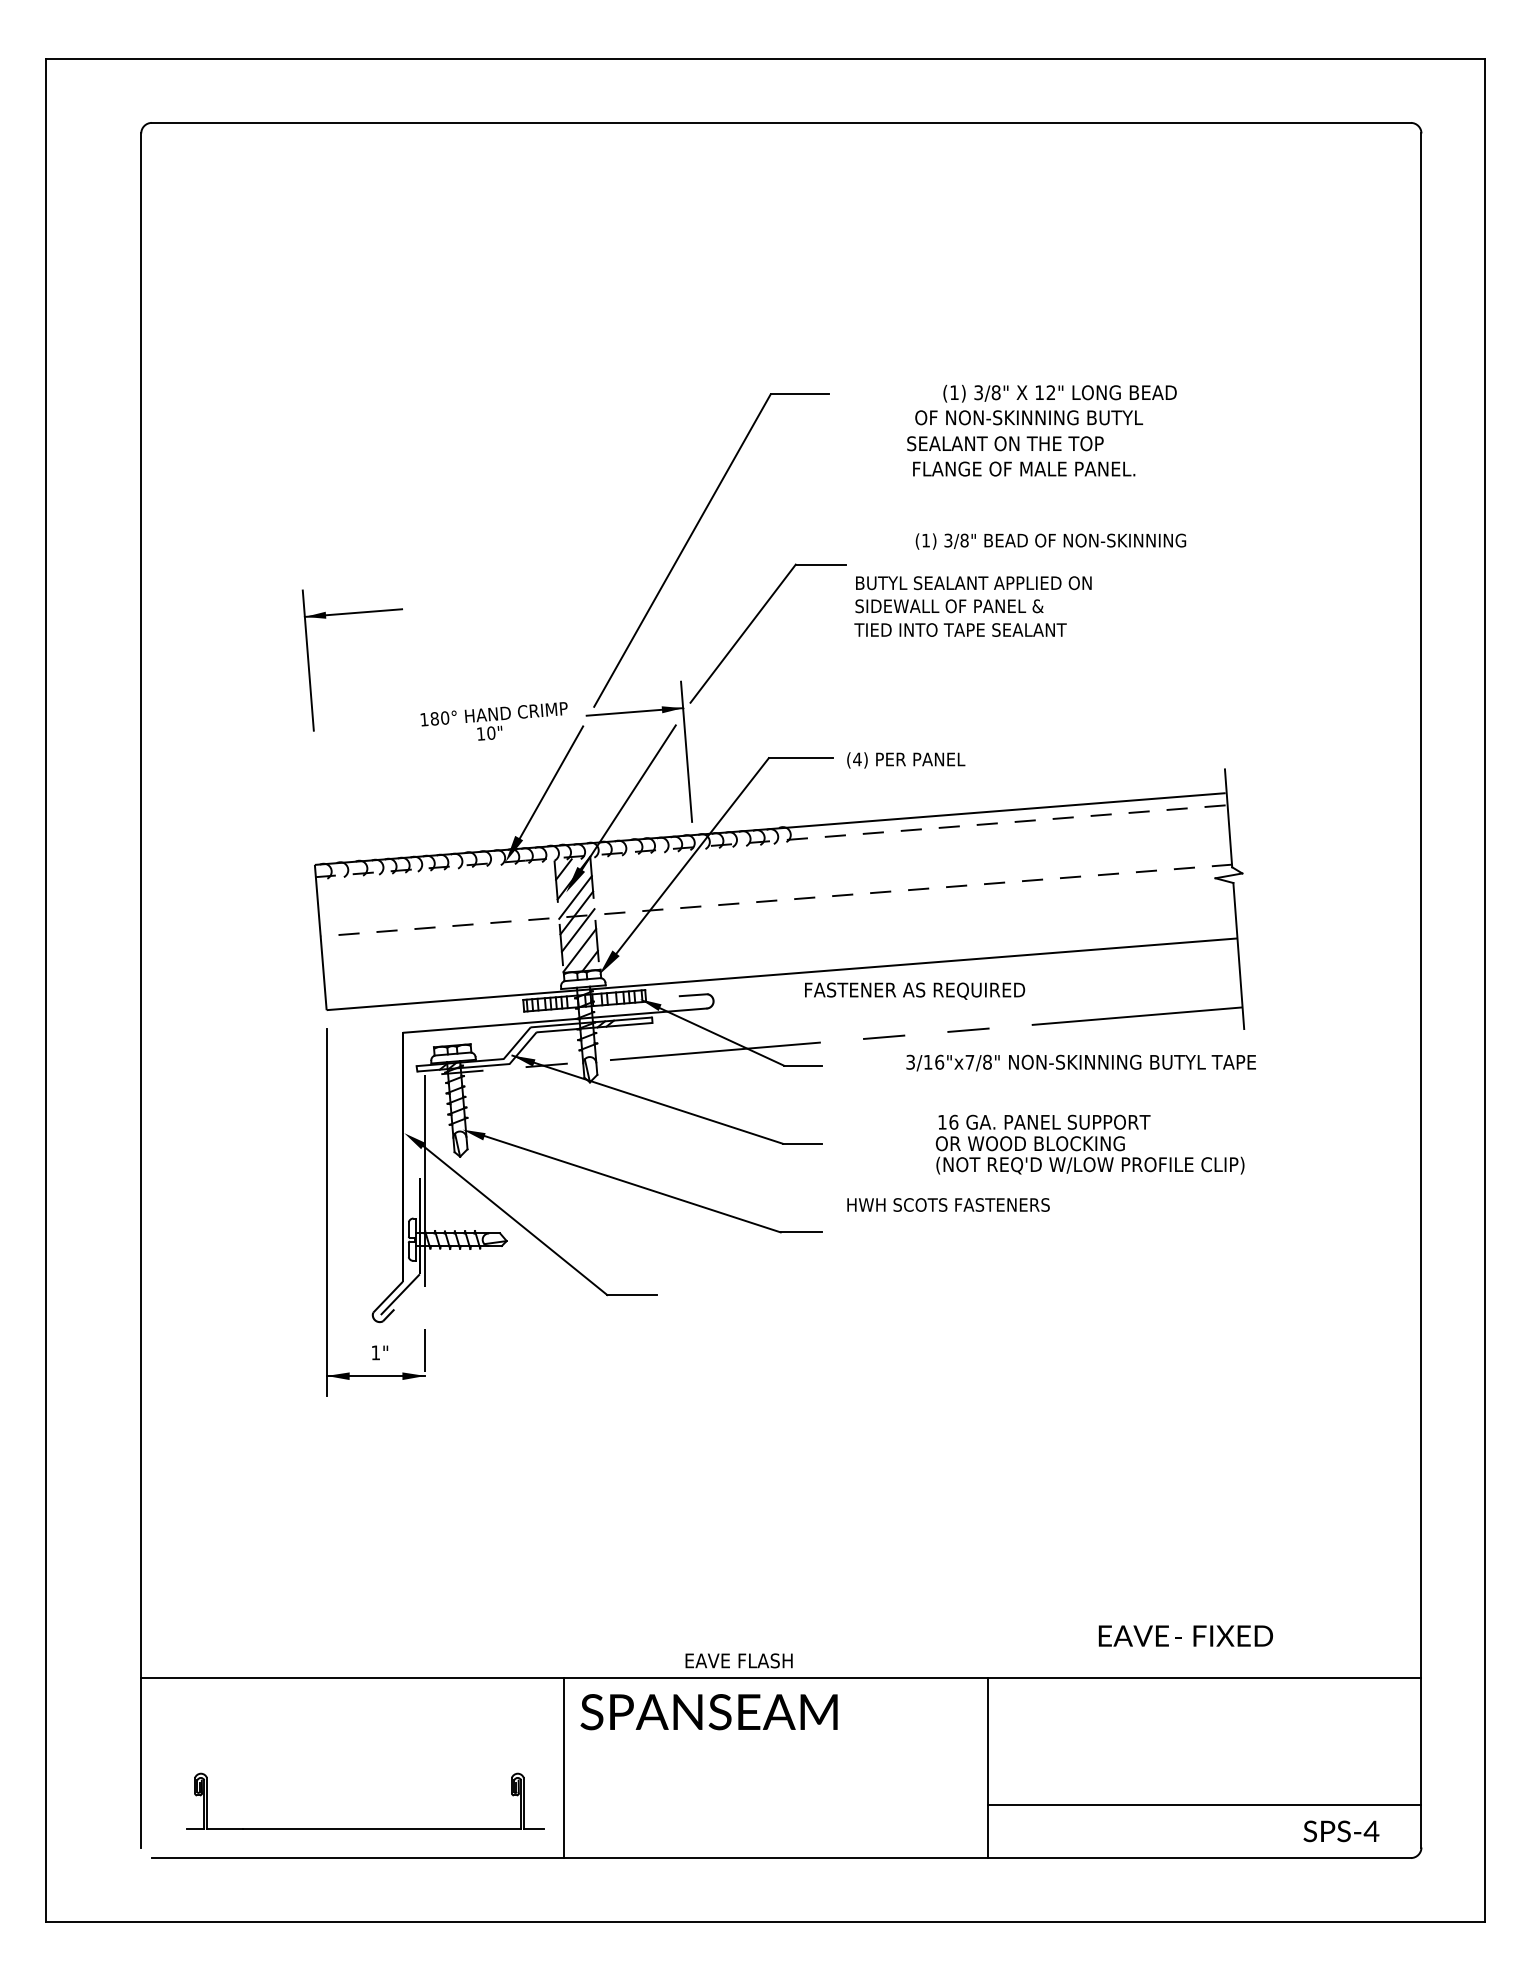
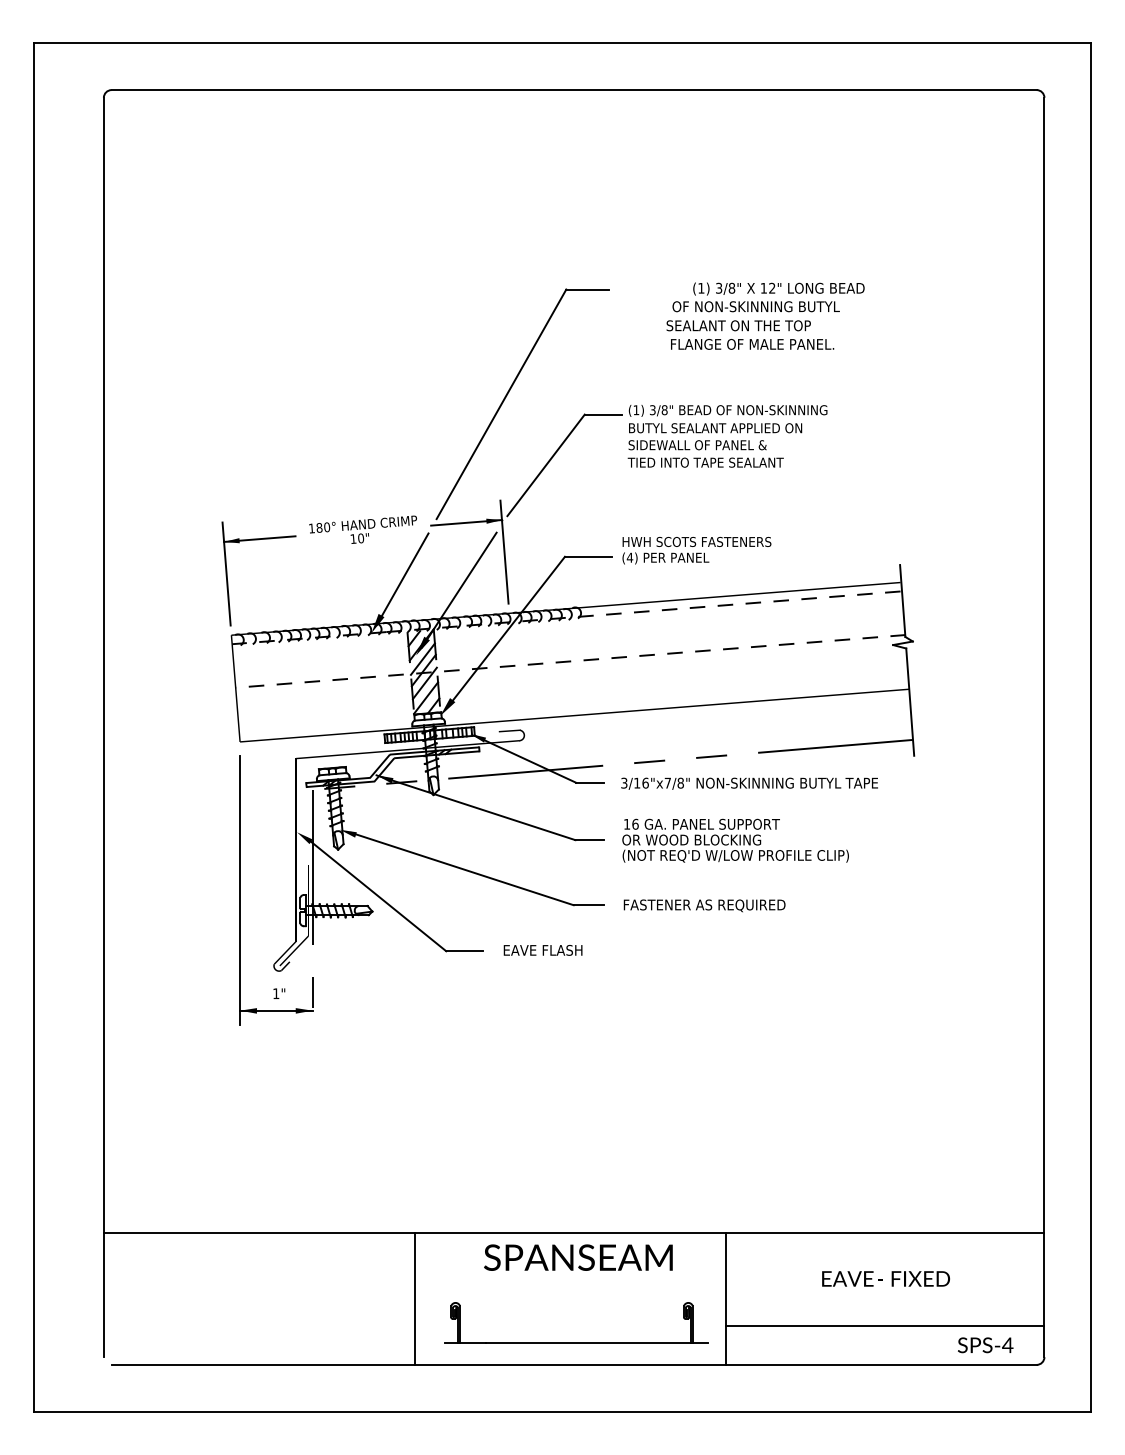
text: (1050, 541) -> (727, 410), moved
part: (309, 660) -> (227, 573), moved
text: (915, 990) -> (705, 905), moved
text: (1080, 1062) -> (749, 783), moved
text: (1089, 1144) -> (735, 840), moved
text: (948, 1204) -> (696, 541), moved
text: (1185, 1635) -> (885, 1278), moved
text: (738, 1660) -> (542, 950), moved
text: (708, 1712) -> (577, 1257), moved
part: (365, 1828) -> (576, 1343), moved

